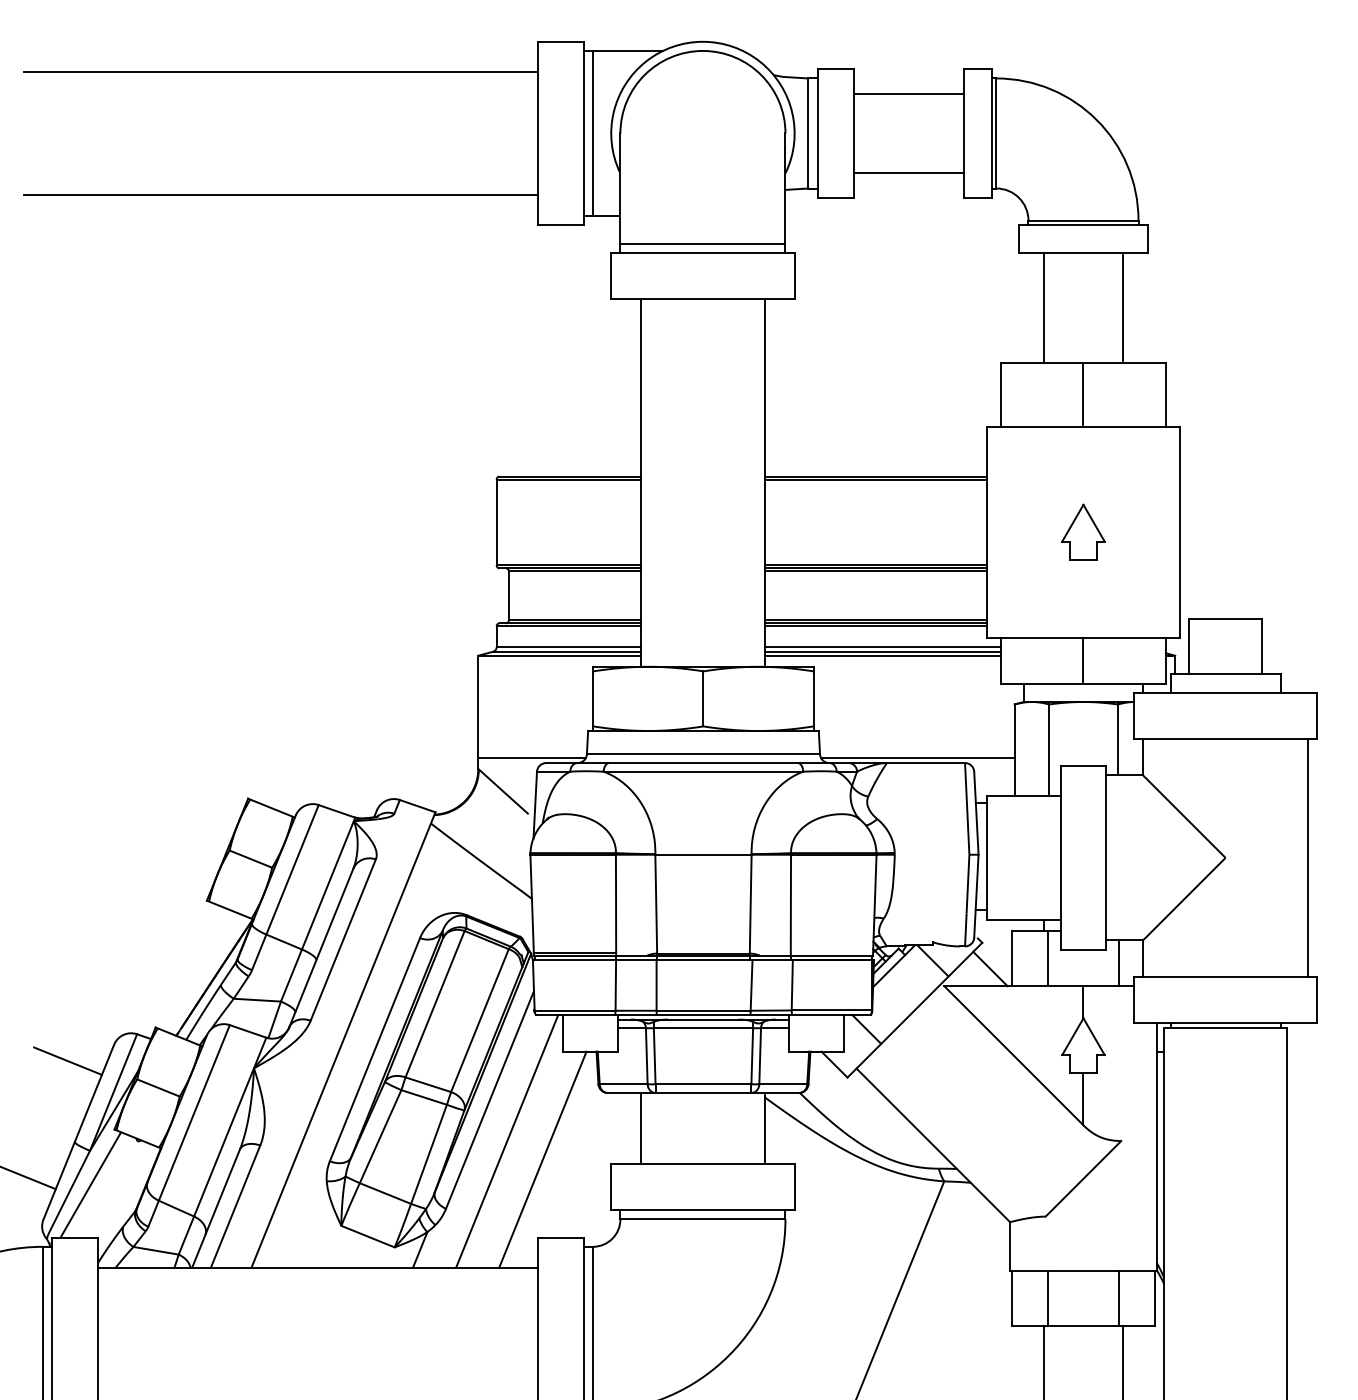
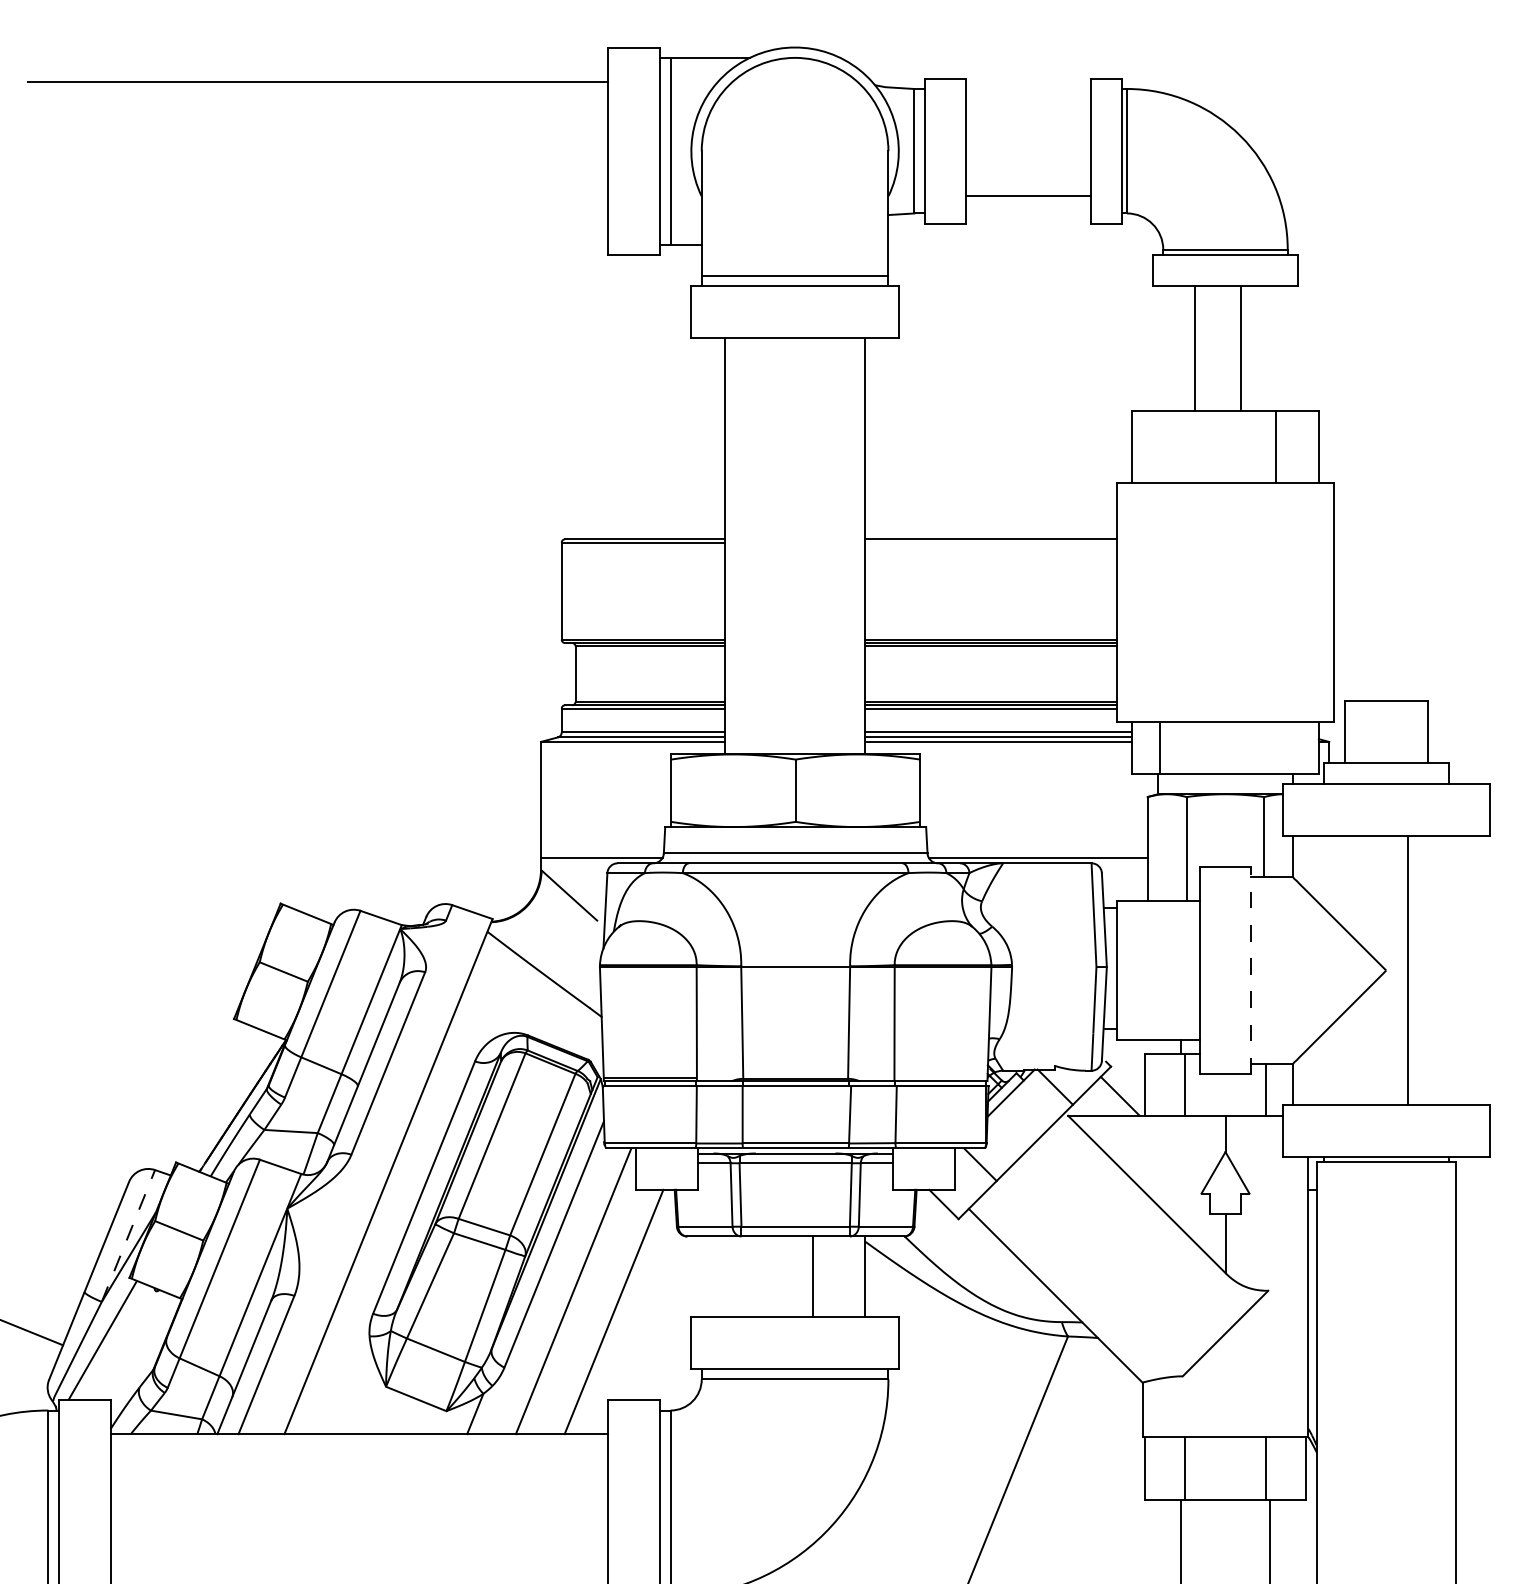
line: (909, 93) -> (1028, 106), removed
line: (280, 194) -> (317, 220), removed
line: (1043, 307) -> (1240, 348), moved
line: (1123, 307) -> (1195, 348), moved
line: (1083, 394) -> (1275, 446), moved
line: (875, 479) -> (990, 542), removed
part: (1083, 531) -> (1225, 601), removed
line: (1083, 660) -> (1159, 747), moved
line: (1106, 857) -> (1251, 970), solid -> dashed
line: (1308, 857) -> (1407, 970), moved
line: (67, 1061) -> (76, 1200), removed
line: (113, 1092) -> (128, 1235), solid -> dashed
line: (641, 1128) -> (813, 1276), moved

